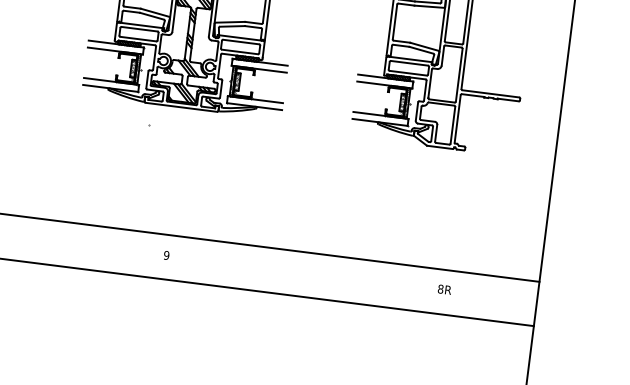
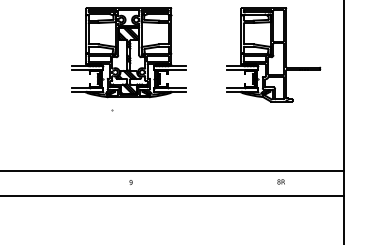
text: (443, 288) -> (280, 181), moved

